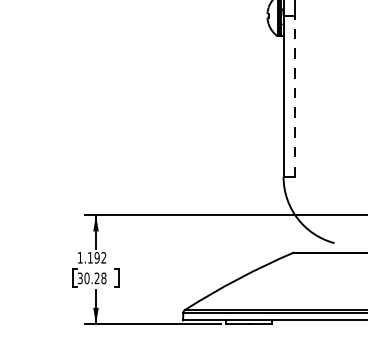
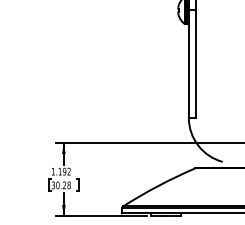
line: (295, 96) -> (196, 64), dashed -> solid

